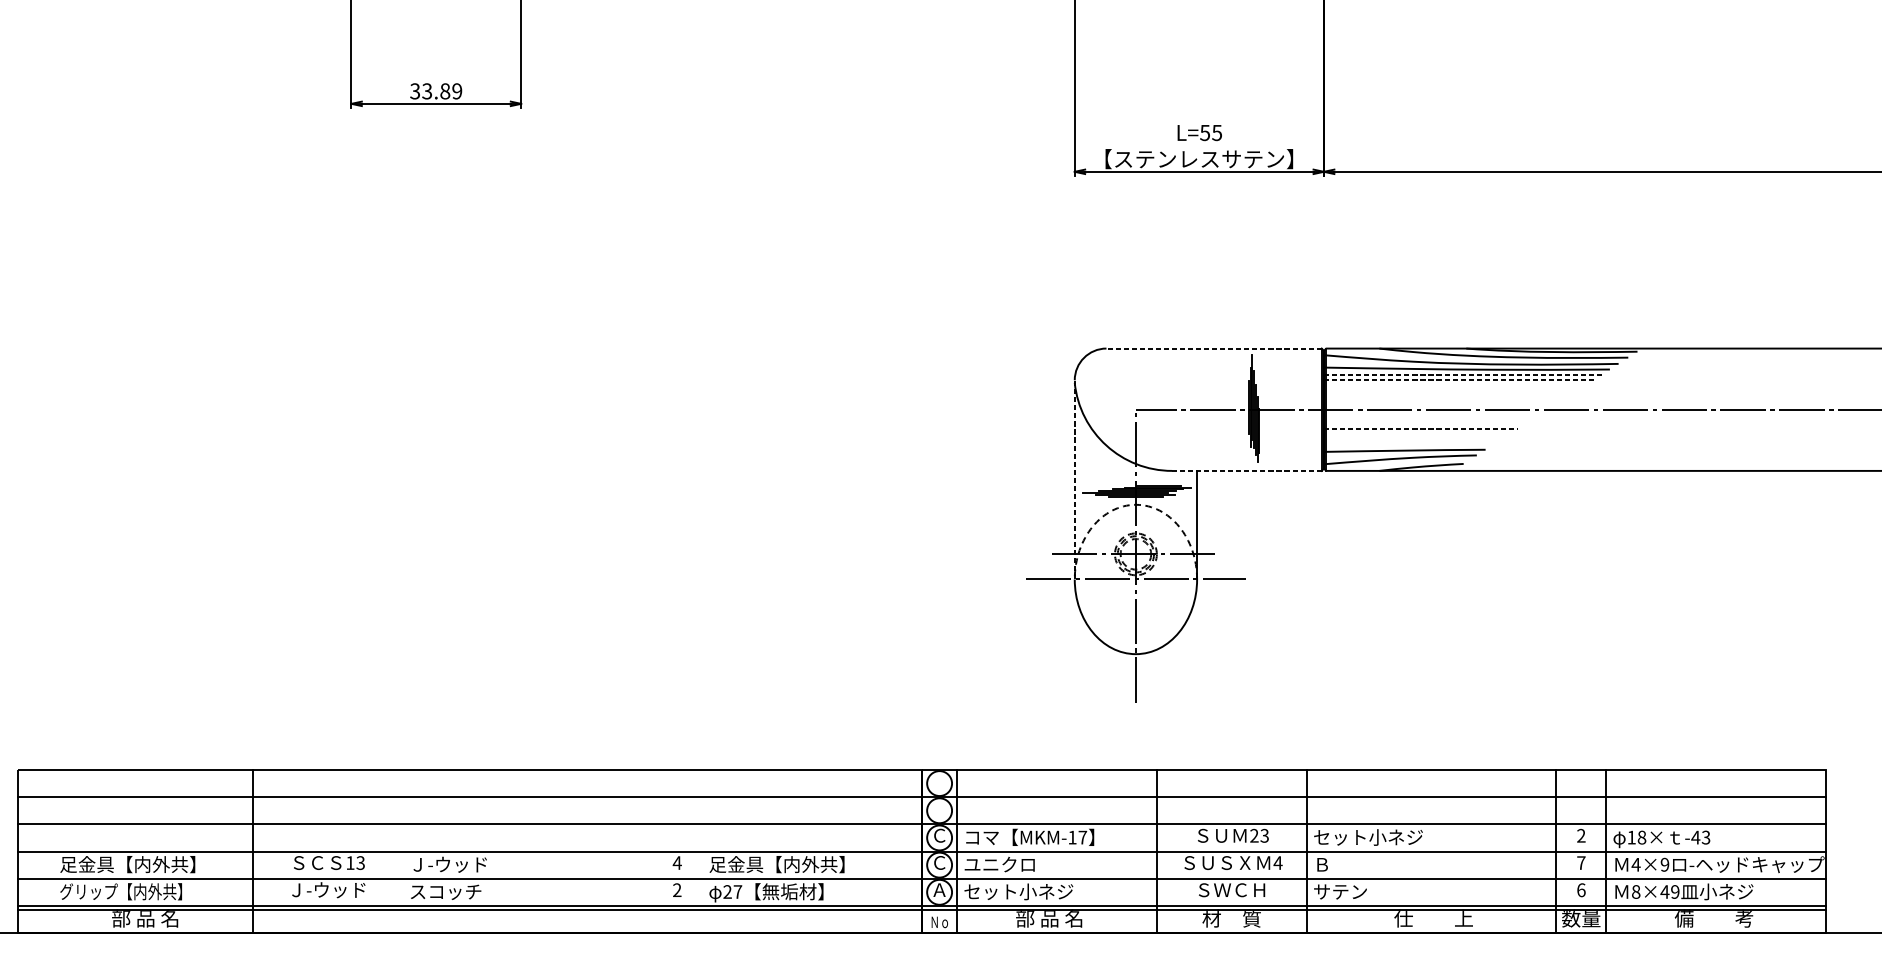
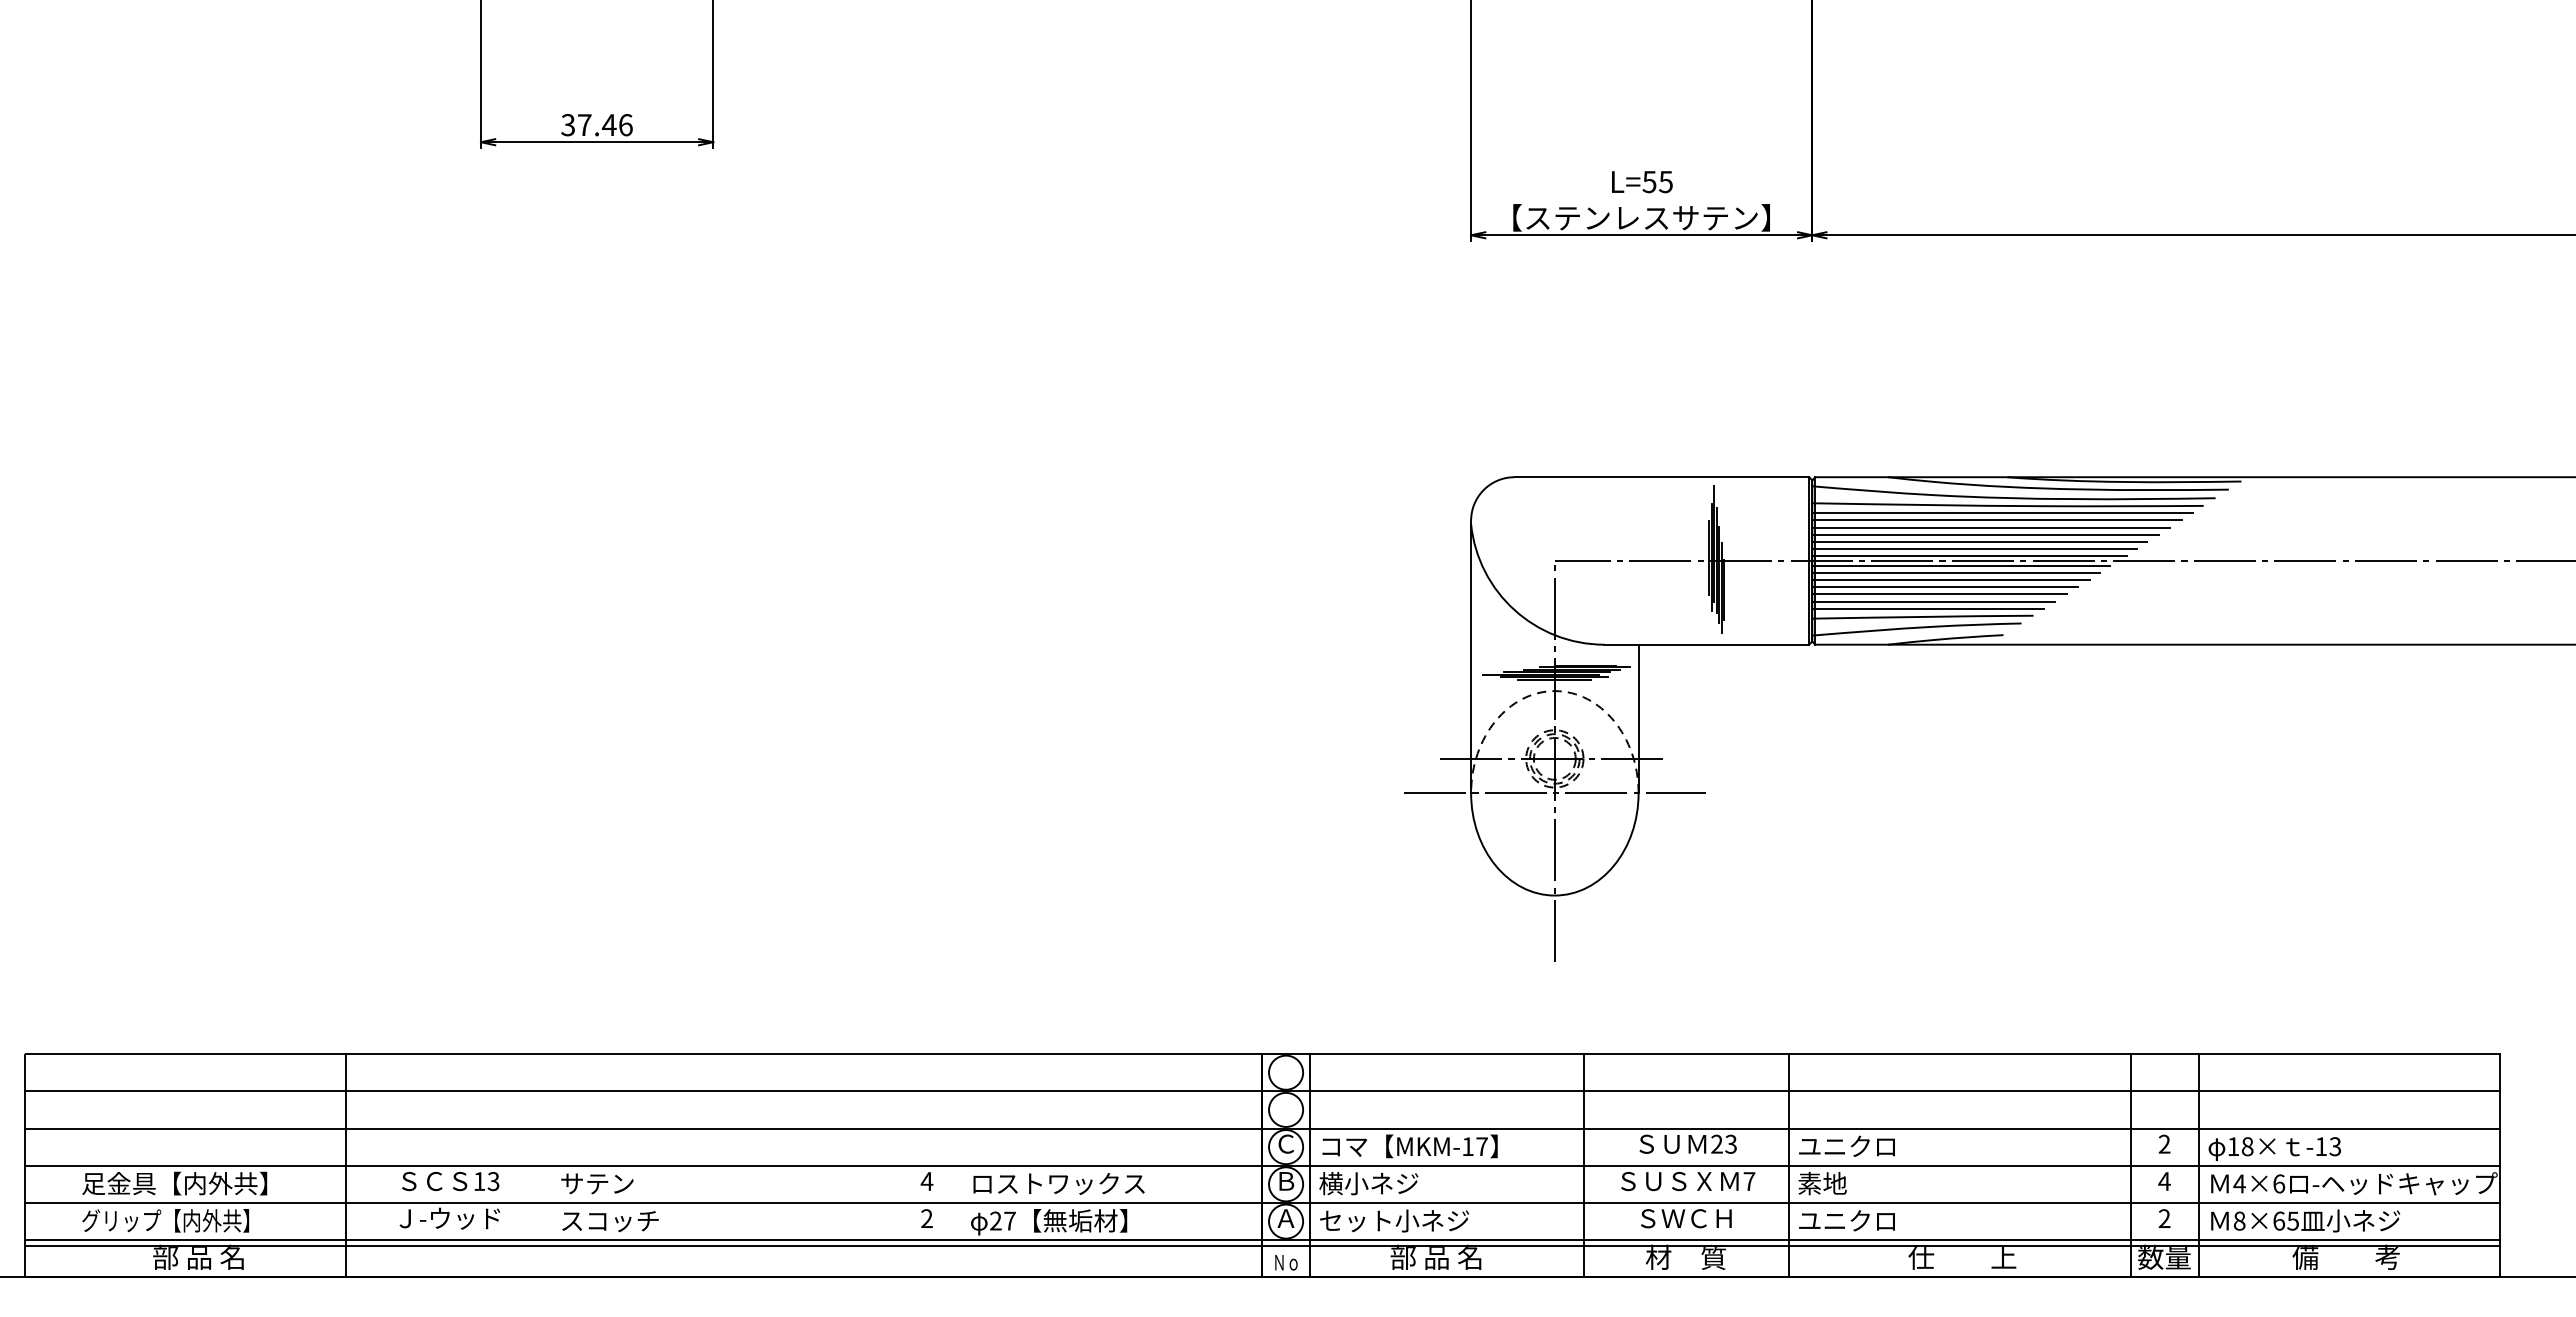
text: (441, 91) -> (604, 125), 33.89 -> 37.46
line: (1213, 348) -> (1661, 477), dashed -> solid
line: (1463, 374) -> (2003, 512), dashed -> solid
line: (1458, 380) -> (1996, 520), dashed -> solid
line: (1454, 385) -> (1991, 527), added
line: (1450, 390) -> (1985, 534), added
line: (1446, 396) -> (1979, 542), added
line: (1442, 400) -> (1974, 548), added
line: (1438, 405) -> (1969, 555), added
line: (1432, 413) -> (1961, 566), added
line: (1428, 418) -> (1955, 573), added
line: (1424, 423) -> (1950, 579), added
line: (1421, 428) -> (1945, 586), dashed -> solid
line: (1416, 434) -> (1939, 594), added
line: (1412, 439) -> (1933, 601), added
line: (1408, 445) -> (1927, 609), added
line: (1246, 470) -> (1706, 644), dashed -> solid
line: (1075, 479) -> (1471, 656), dashed -> solid
text: (1367, 837) -> (1872, 1146), セット小ネジ -> ユニクロ
text: (1695, 837) -> (2320, 1146), -43 -> -13
text: (939, 862) -> (1286, 1180), Ｃ -> Ｂ
text: (1278, 863) -> (1749, 1181), 4 -> 7
text: (1581, 863) -> (2164, 1181), 7 -> 4
text: (448, 864) -> (613, 1183), Ｊ-ウッド -> サテン
text: (777, 864) -> (1063, 1183), 足金具【内外共】 -> ロストワックス
text: (999, 864) -> (1368, 1183), ユニクロ -> 横小ネジ
text: (1331, 864) -> (1822, 1183), Ｂ -> 素地
text: (1665, 864) -> (2279, 1183), 4×9 -> 4×6
text: (1581, 890) -> (2164, 1218), 6 -> 2
text: (1348, 891) -> (1846, 1220), サテン -> ユニクロ
text: (1669, 891) -> (2285, 1220), 8×49 -> 8×65

